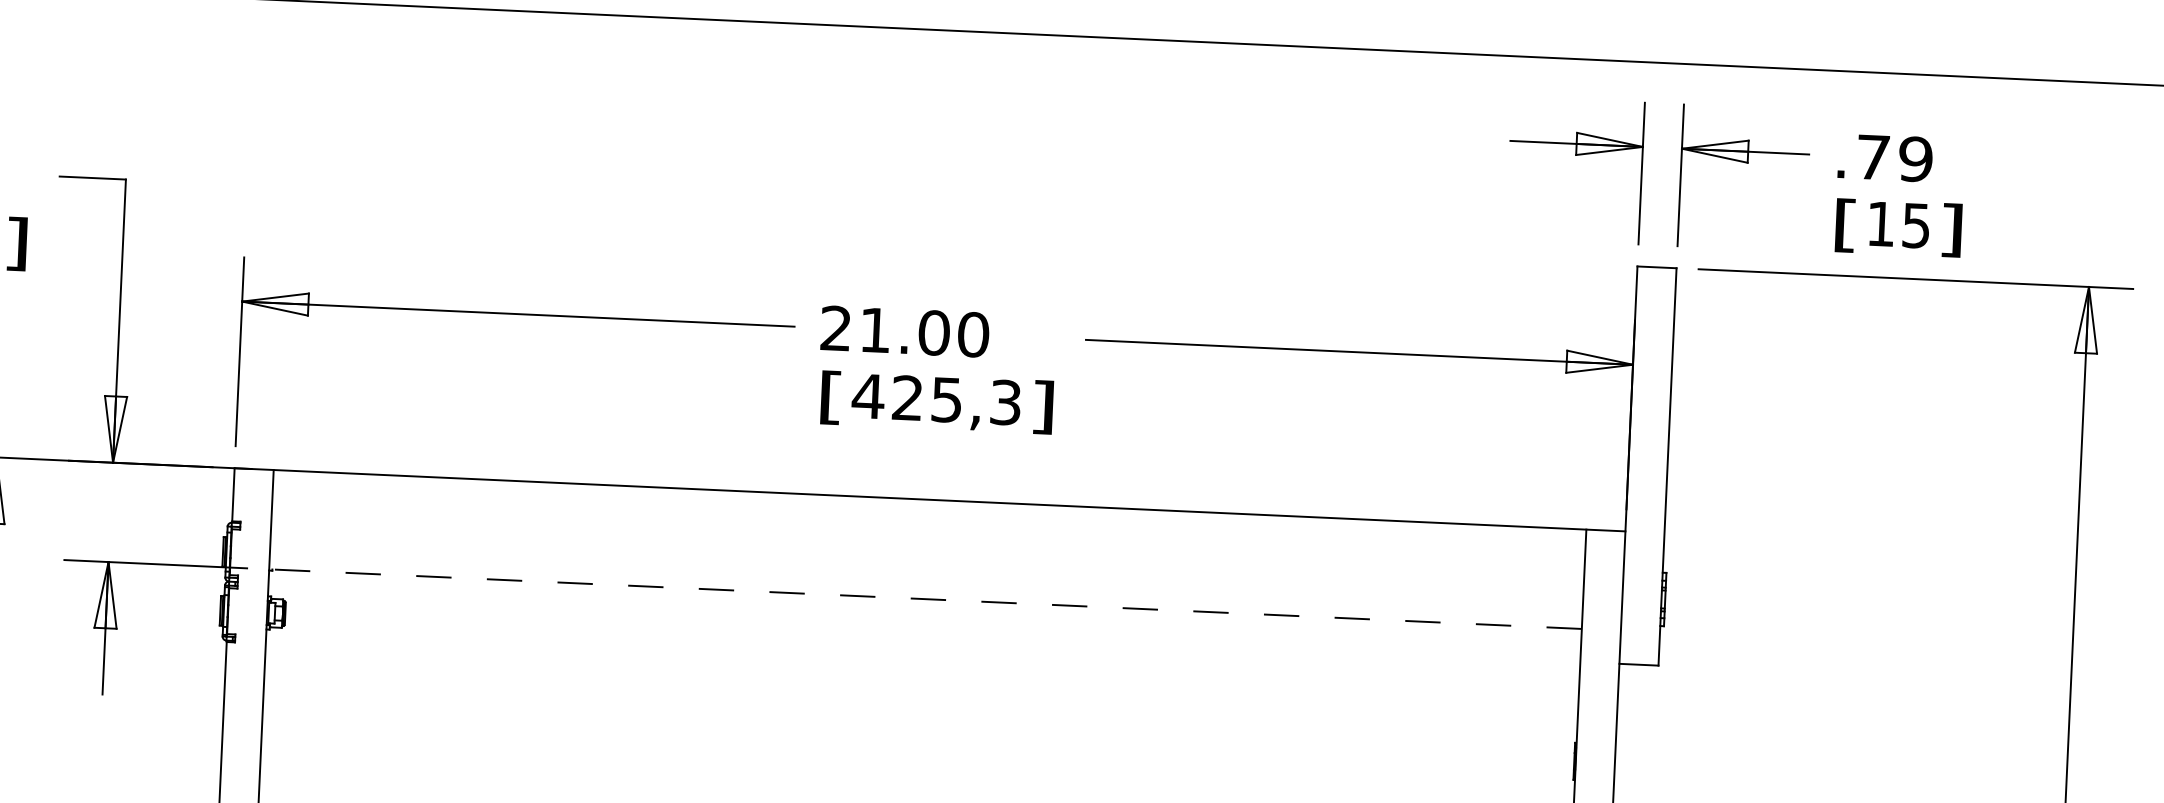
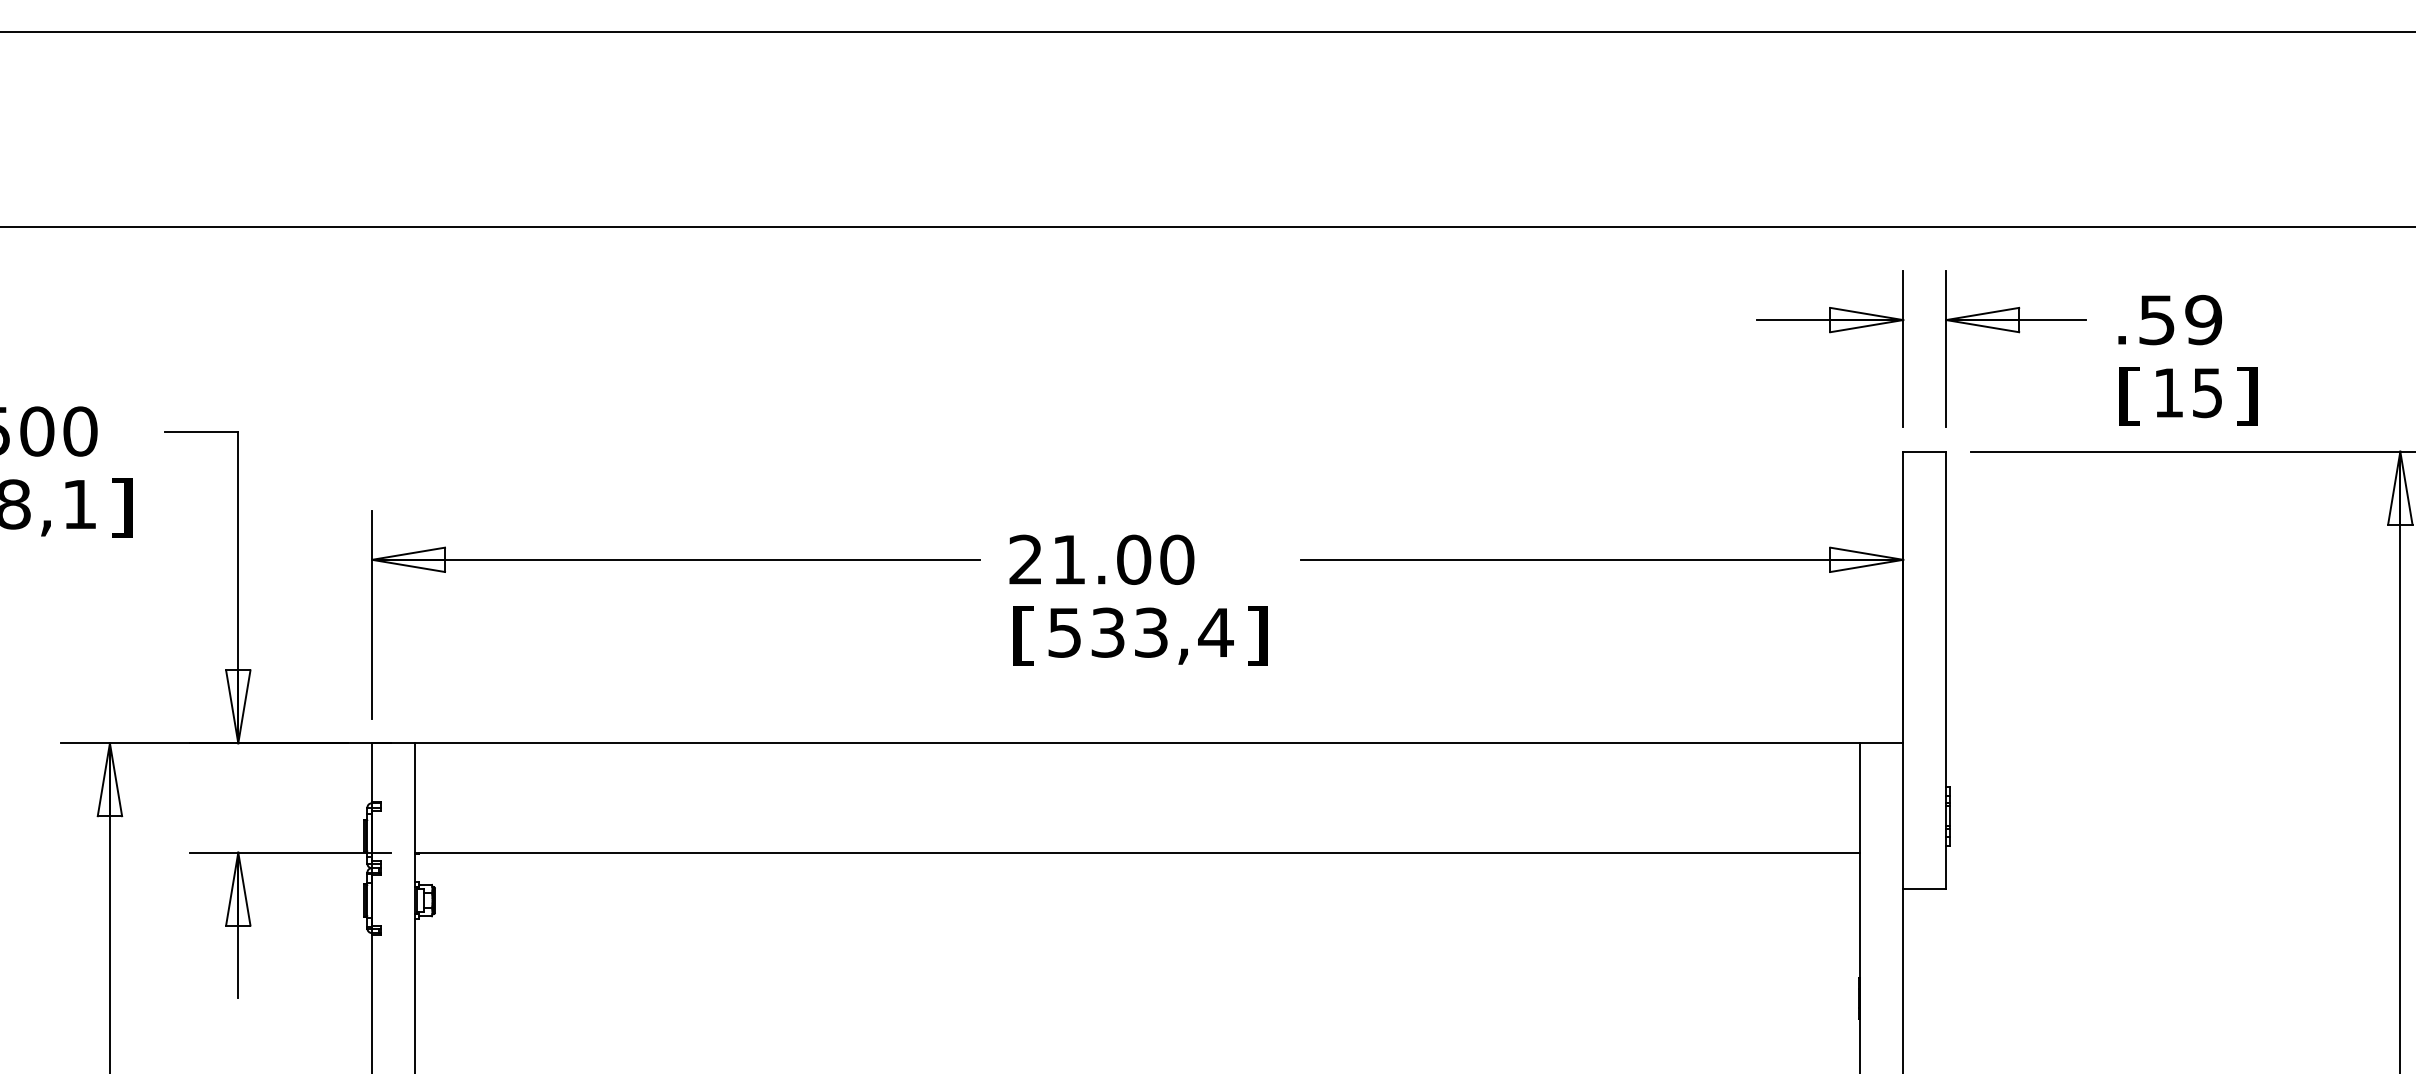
text: (1872, 157) -> (2156, 320), .79 -> .59
text: (936, 399) -> (1139, 632), 425,3 -> 533,4
line: (925, 599) -> (1137, 852), dashed -> solid

